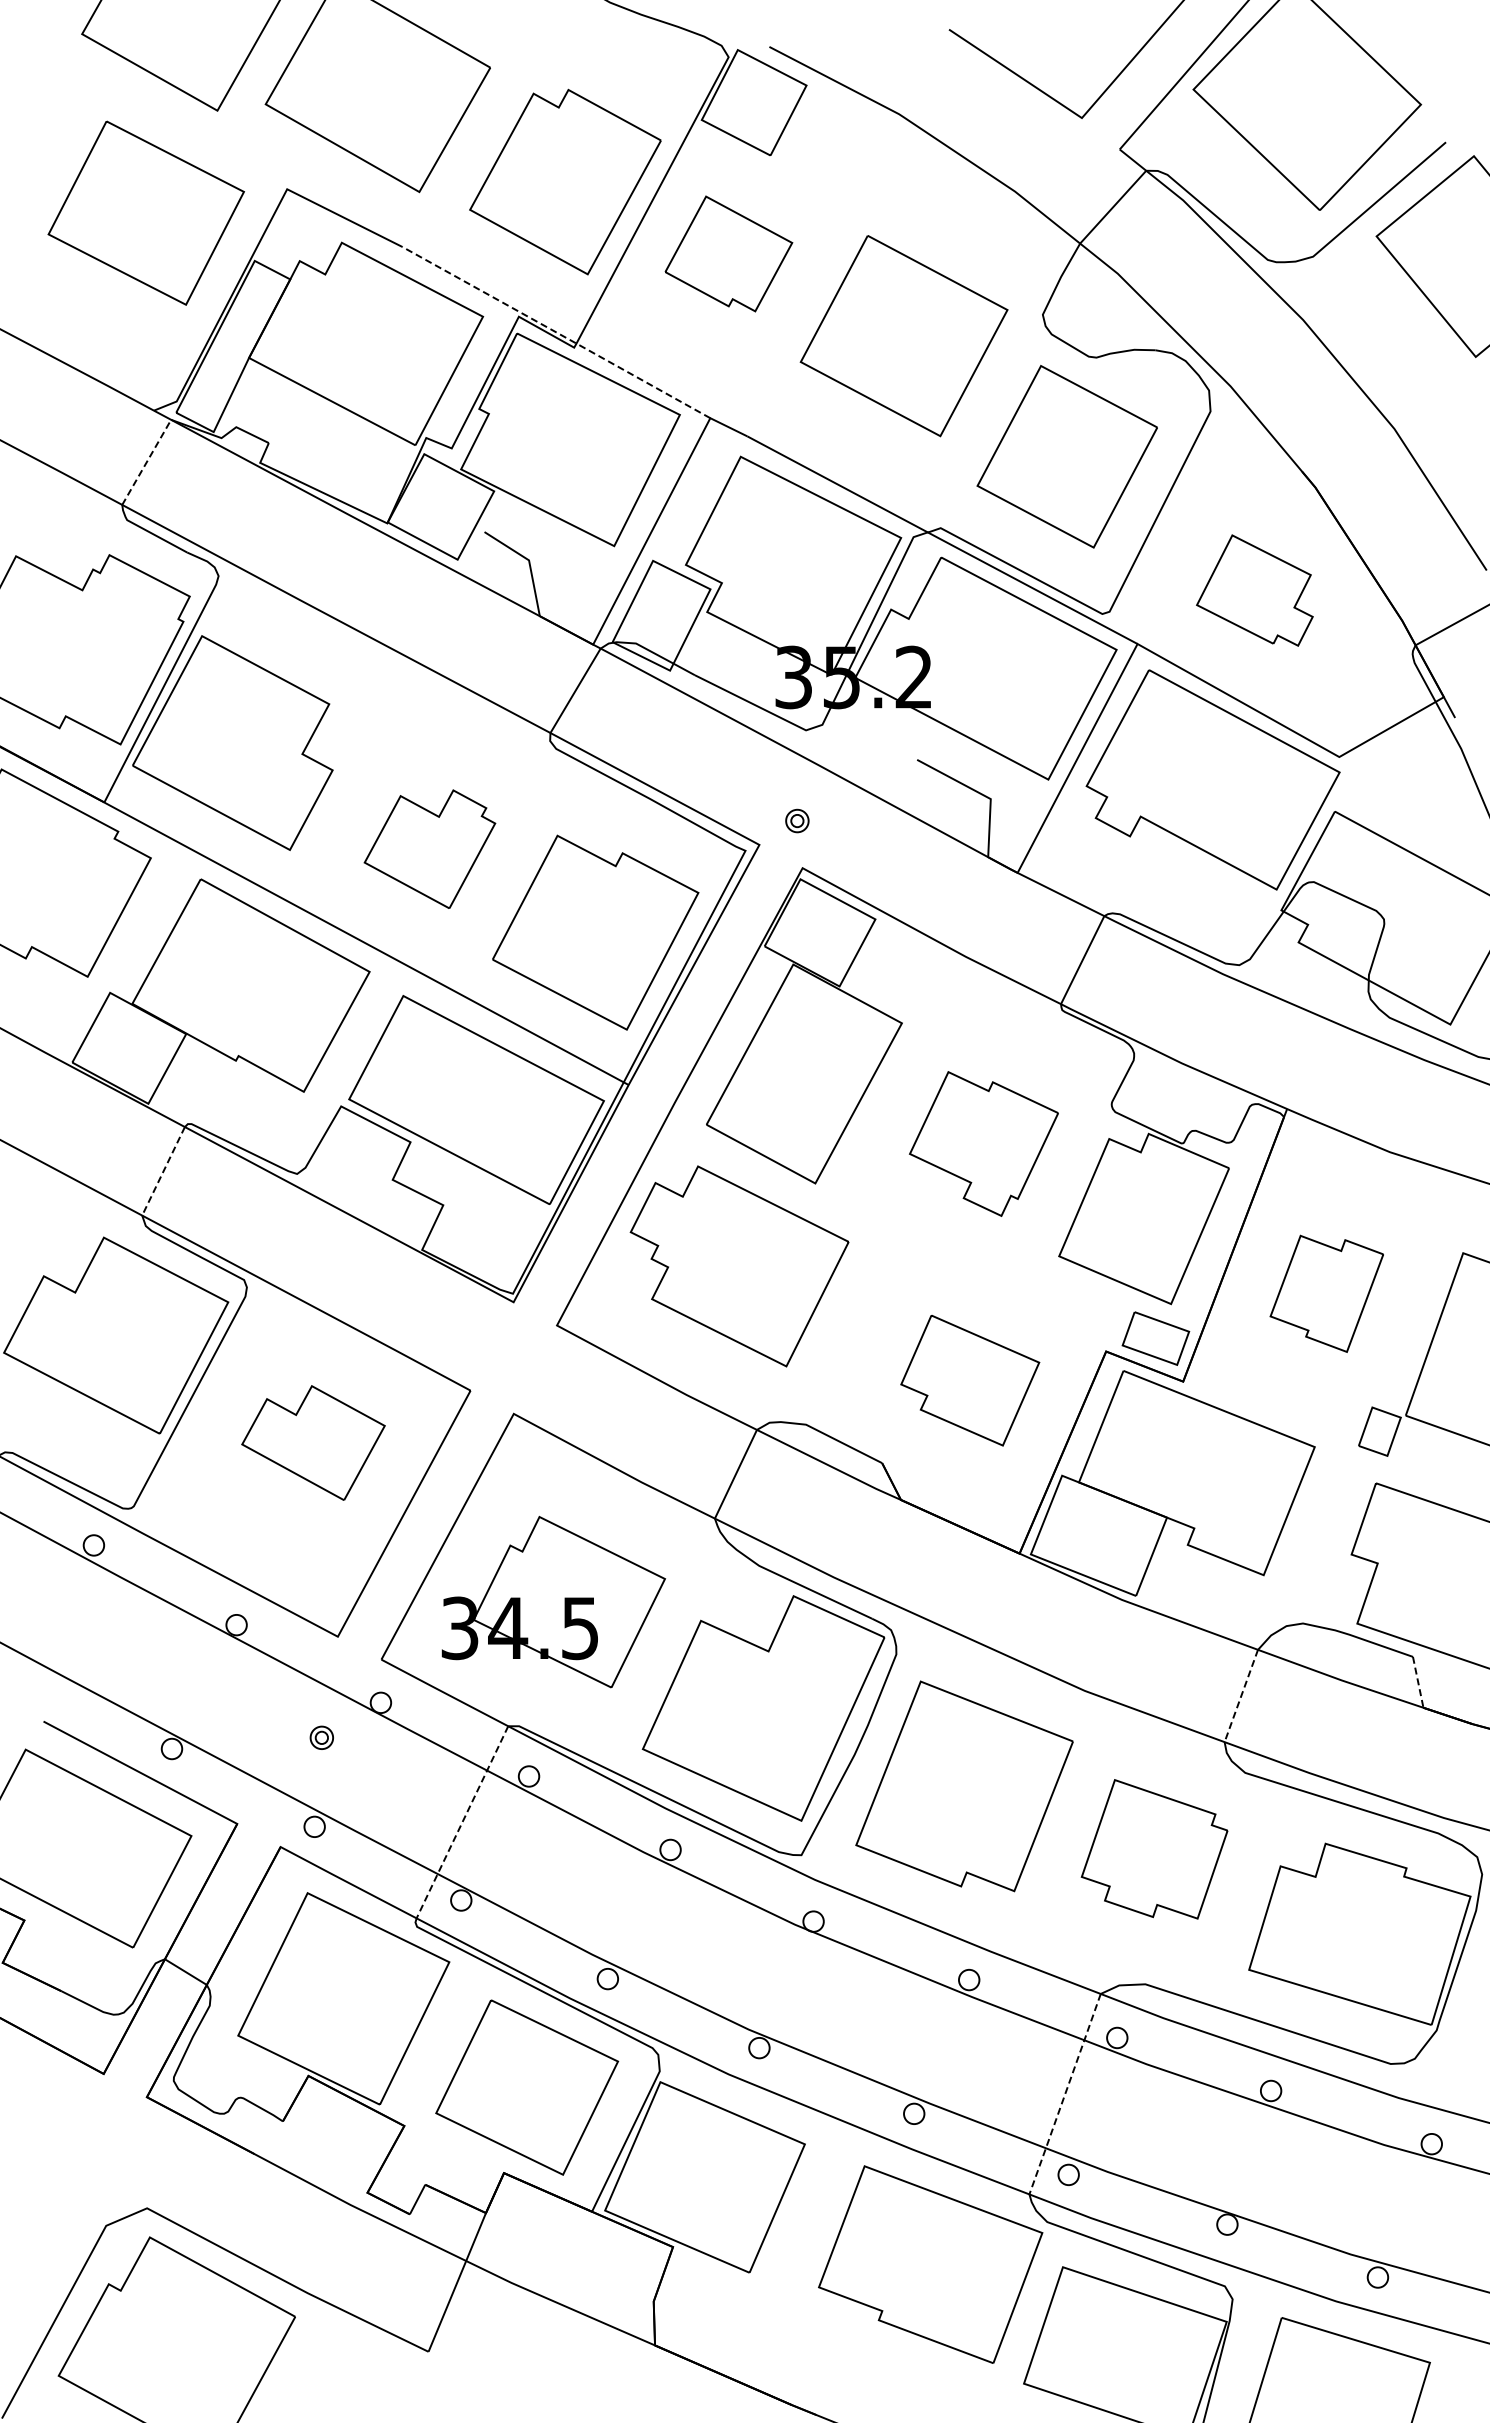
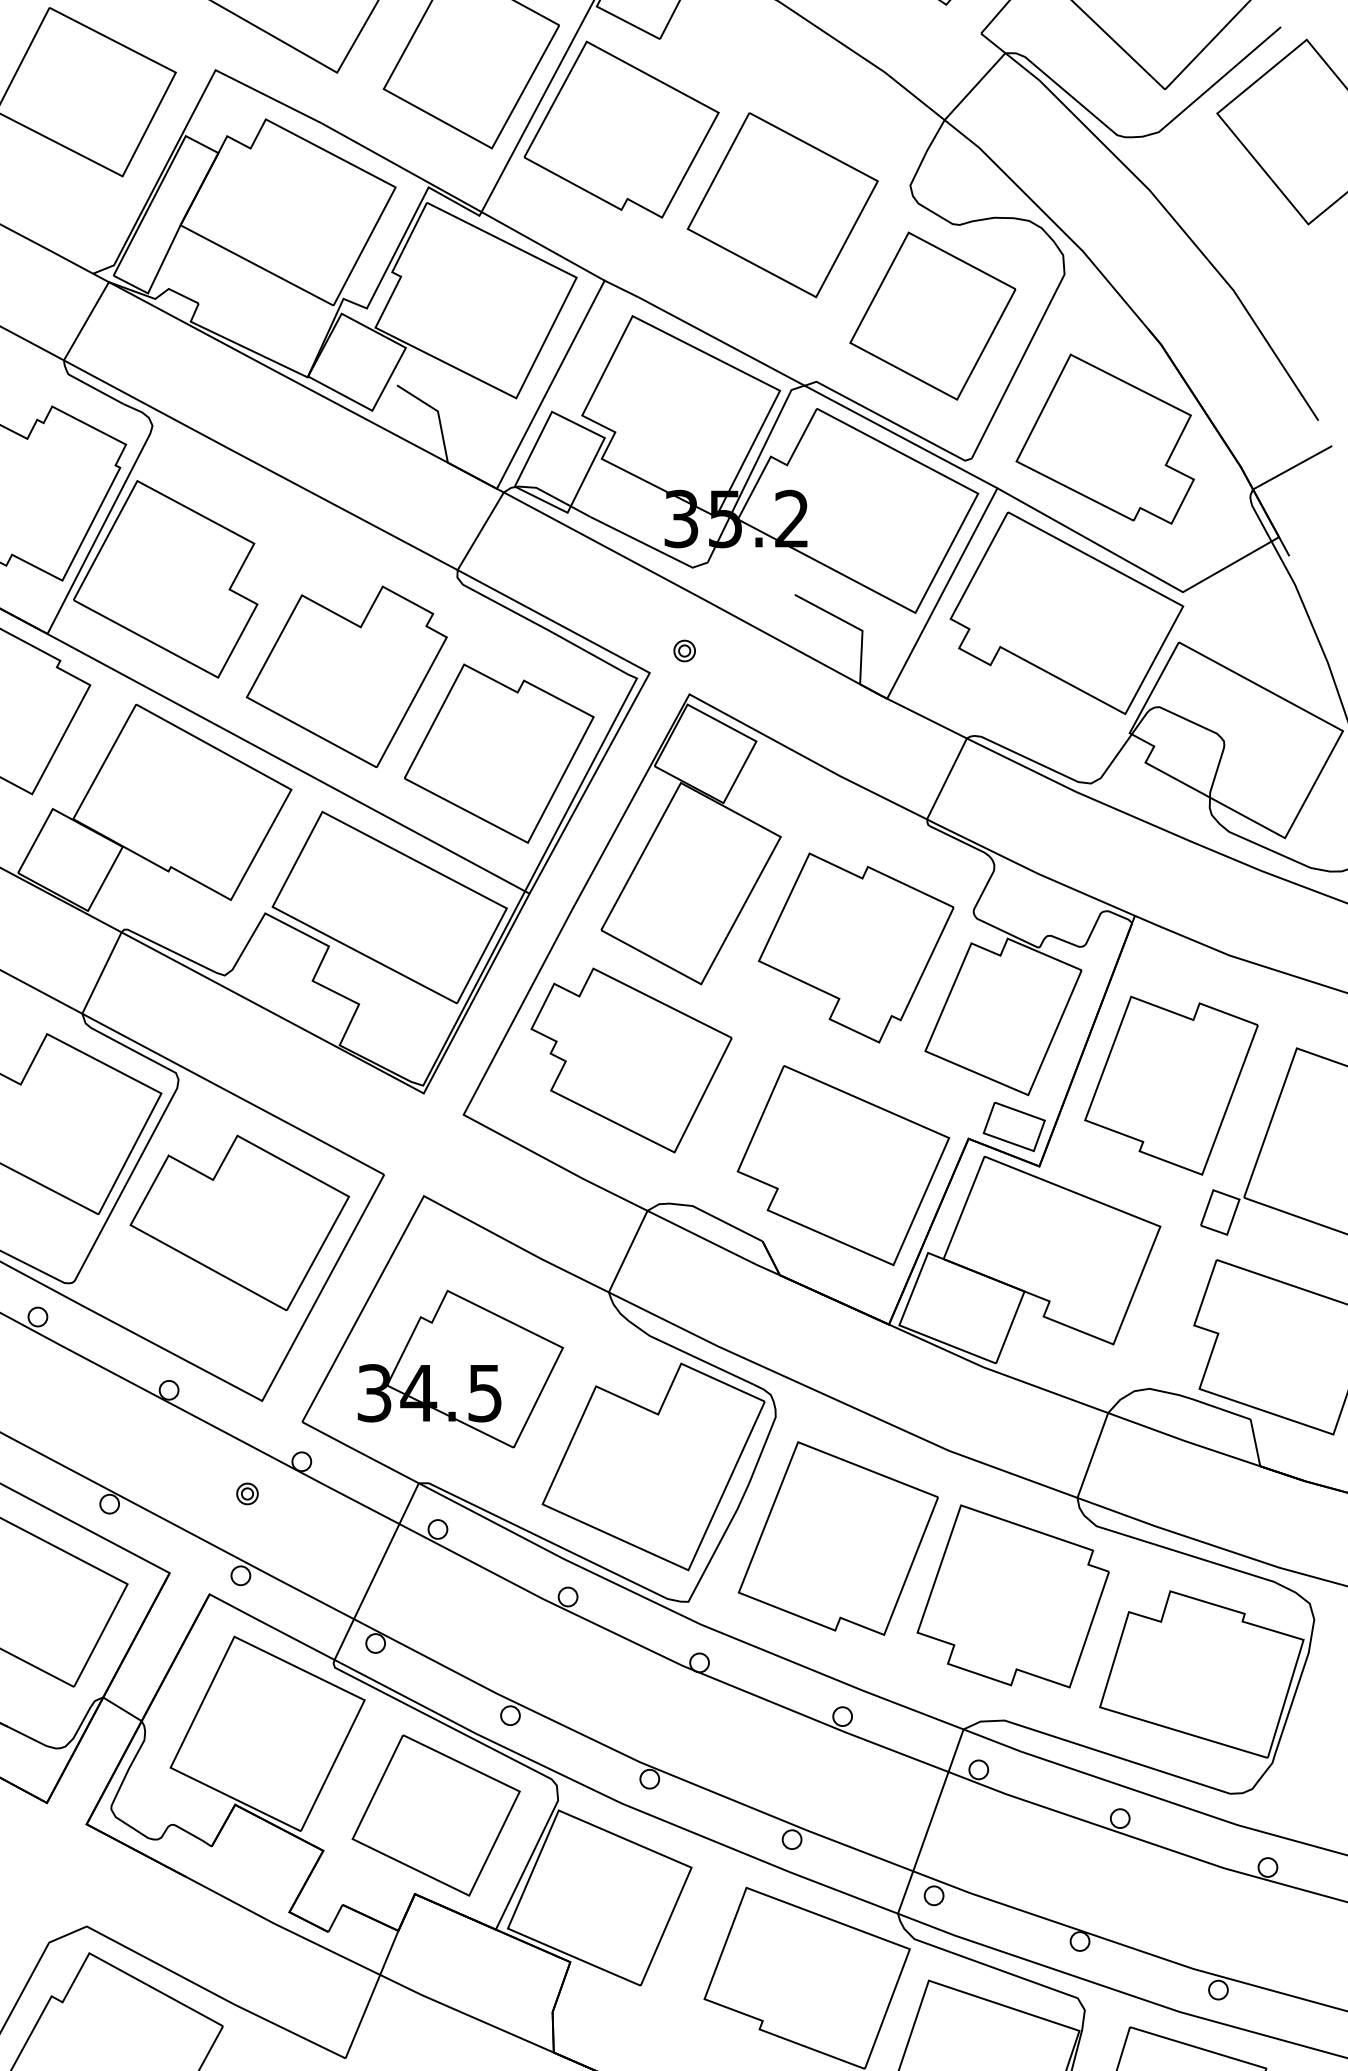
part: (728, 253) -> (621, 129), size x1.67
line: (557, 332) -> (464, 201), dashed -> solid
line: (146, 461) -> (86, 320), dashed -> solid
part: (1254, 590) -> (1104, 439), size x1.67
part: (429, 849) -> (346, 677), size x1.67
part: (983, 1143) -> (855, 947), size x1.43
line: (163, 1171) -> (101, 973), dashed -> solid
part: (1326, 1293) -> (1171, 1085), size x1.67
part: (970, 1380) -> (843, 1165), size x1.67
part: (313, 1442) -> (239, 1222), size x1.67
line: (1418, 1682) -> (1255, 1443), dashed -> solid
line: (1241, 1696) -> (1093, 1455), dashed -> solid
line: (462, 1822) -> (376, 1571), dashed -> solid
part: (1154, 1849) -> (1013, 1596), size x1.43
line: (1065, 2094) -> (931, 1821), dashed -> solid

